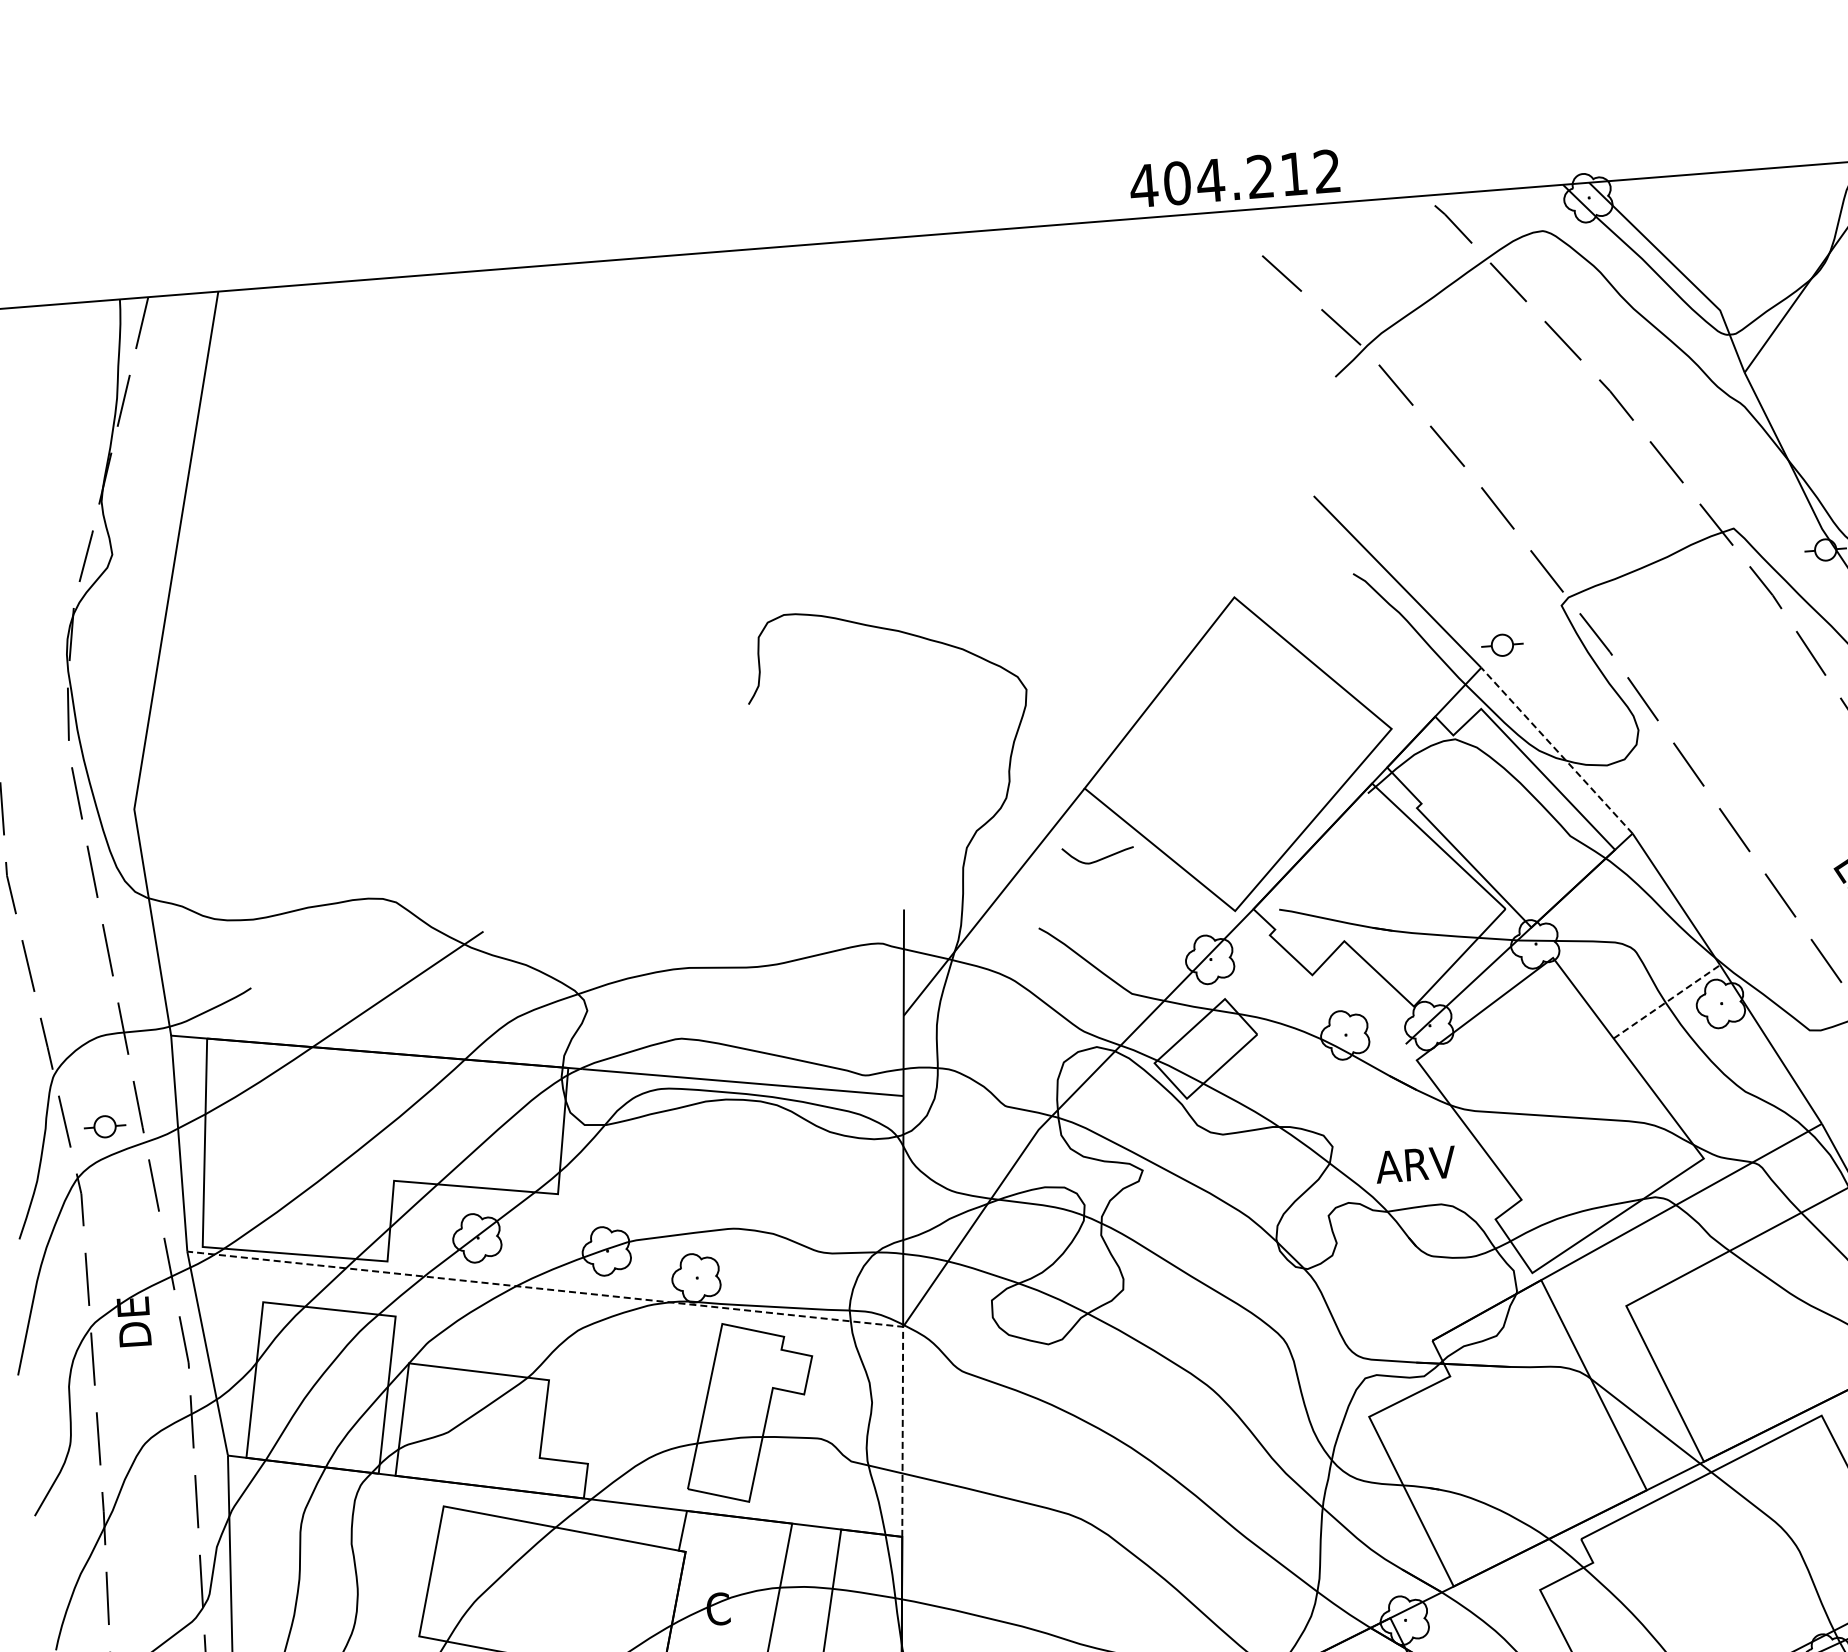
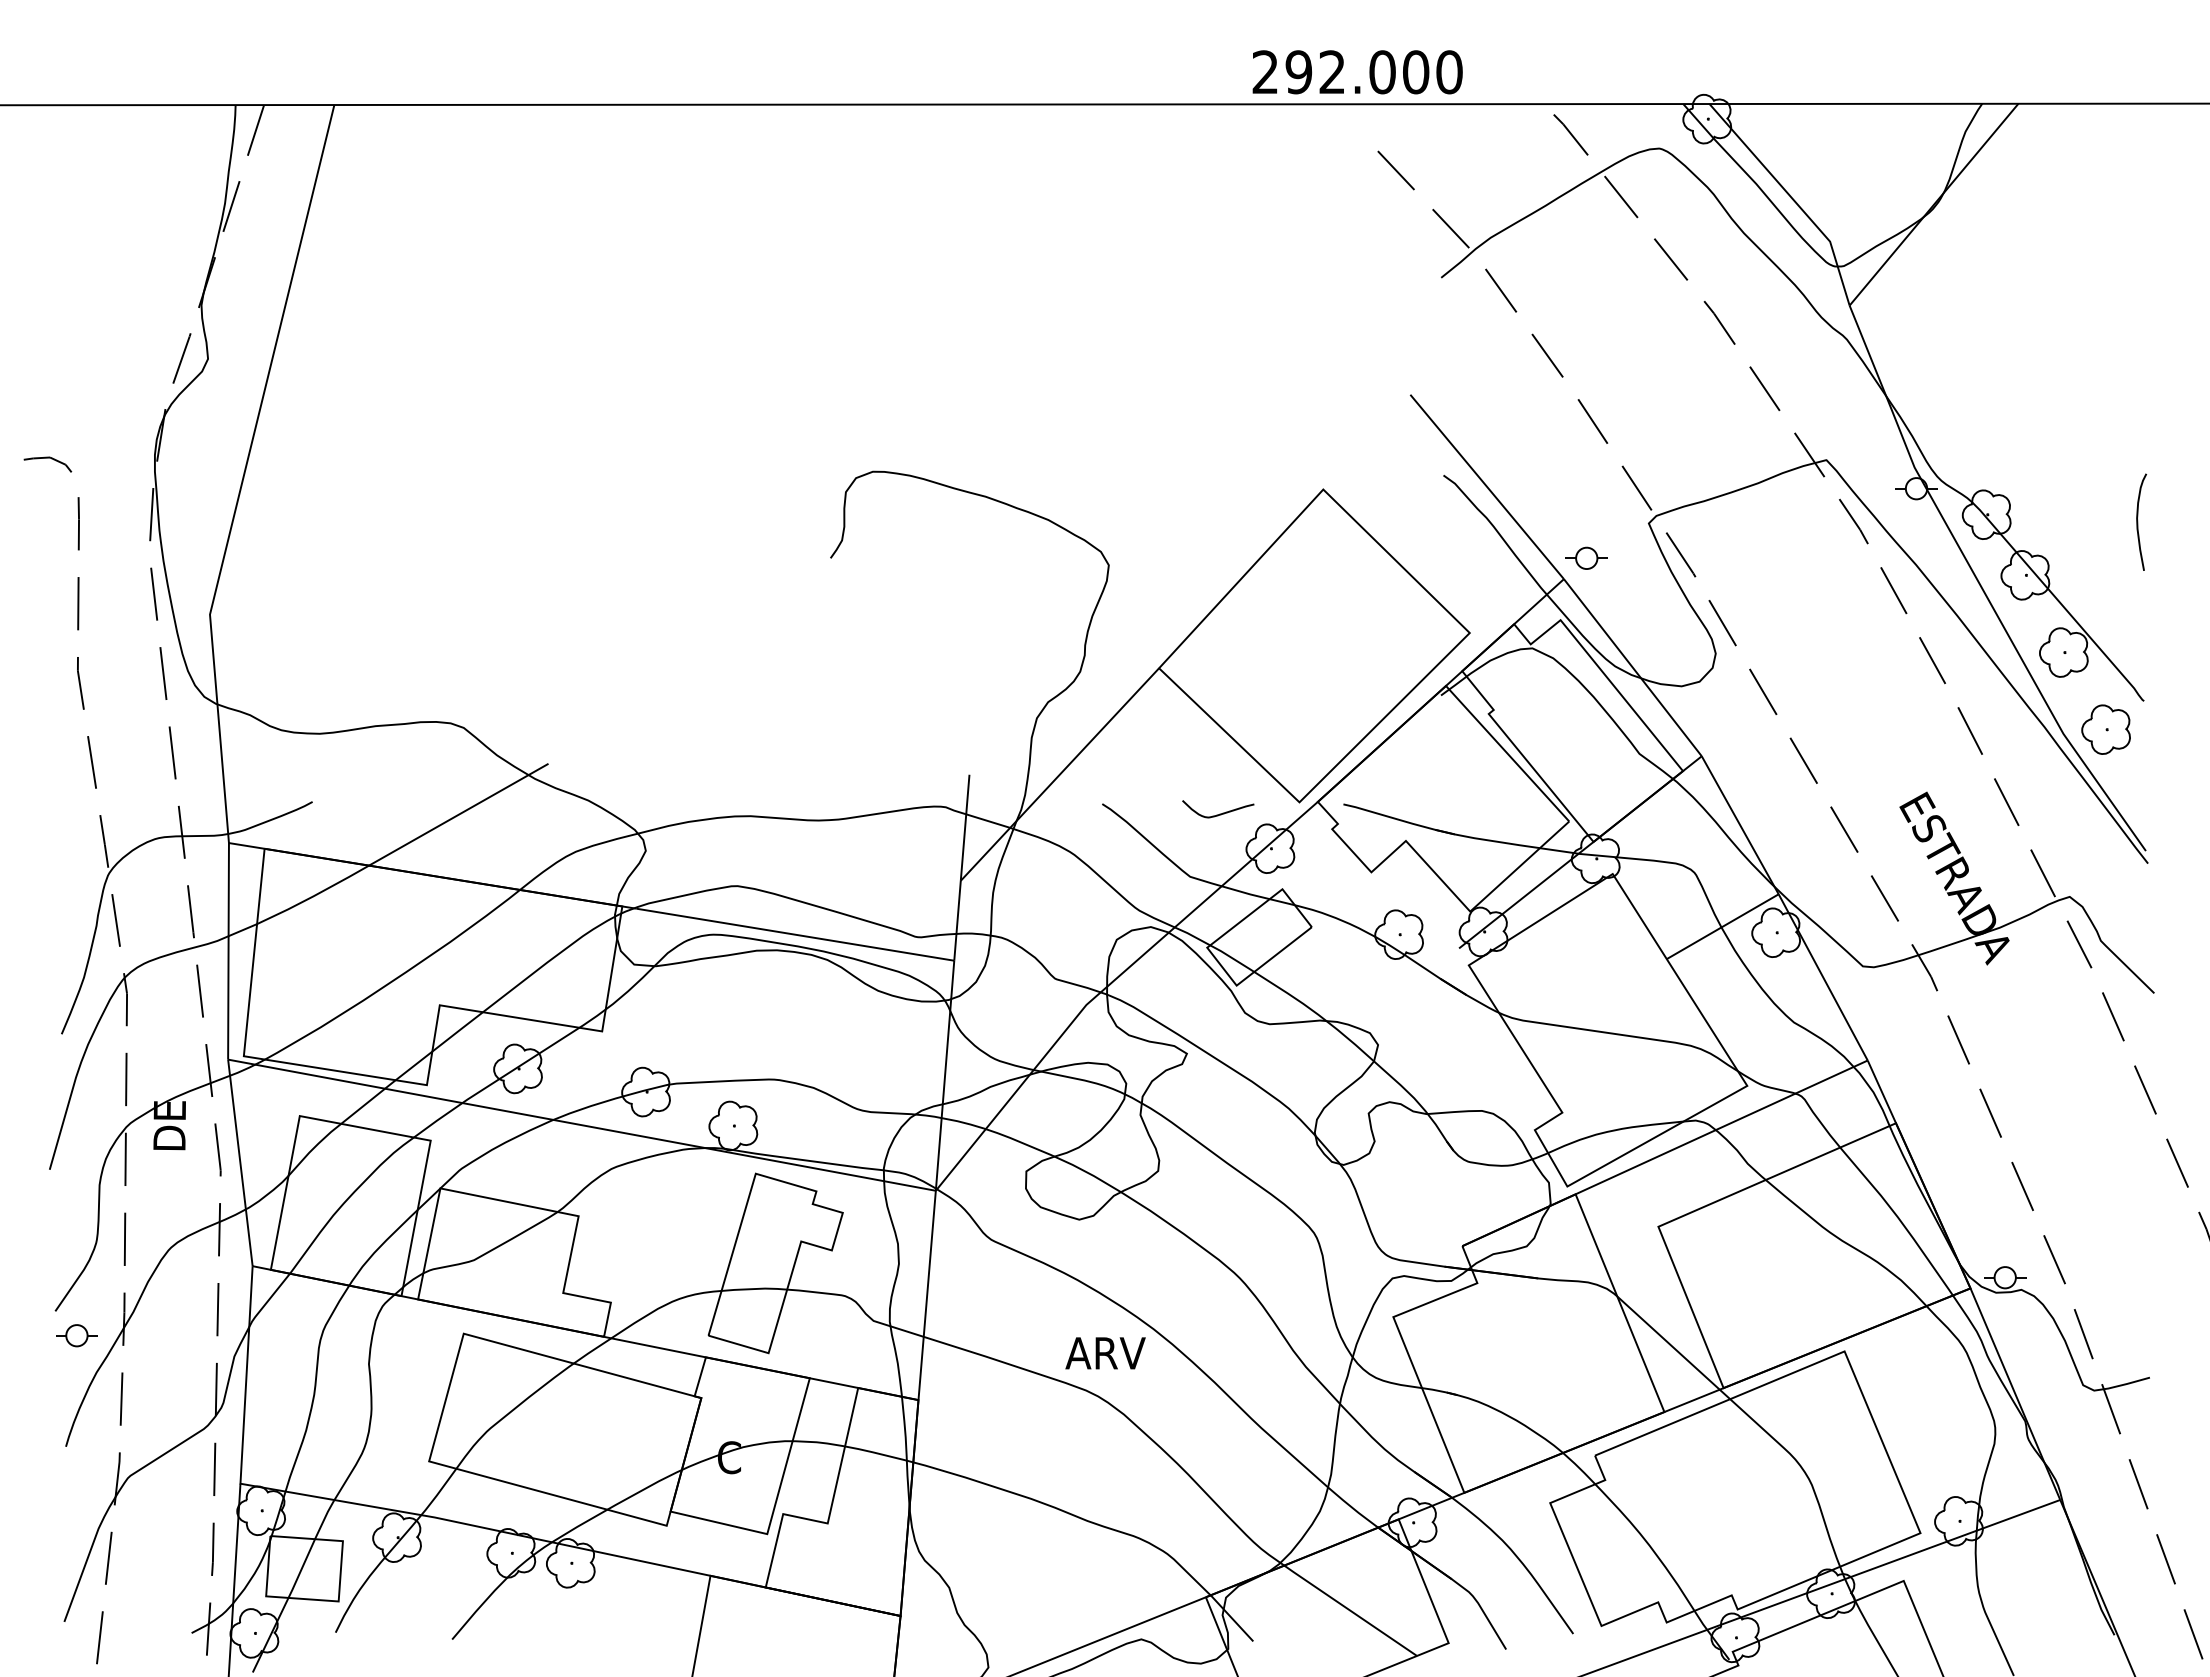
text: (1234, 179) -> (1356, 72), 404.212 -> 292.000
line: (1556, 750) -> (1632, 667), dashed -> solid
curve: (1099, 858) -> (1219, 813), moved
line: (1666, 1001) -> (1722, 926), dashed -> solid
part: (104, 1126) -> (76, 1335), moved
text: (1415, 1164) -> (1105, 1353), moved
line: (649, 1300) -> (685, 1144), dashed -> solid

